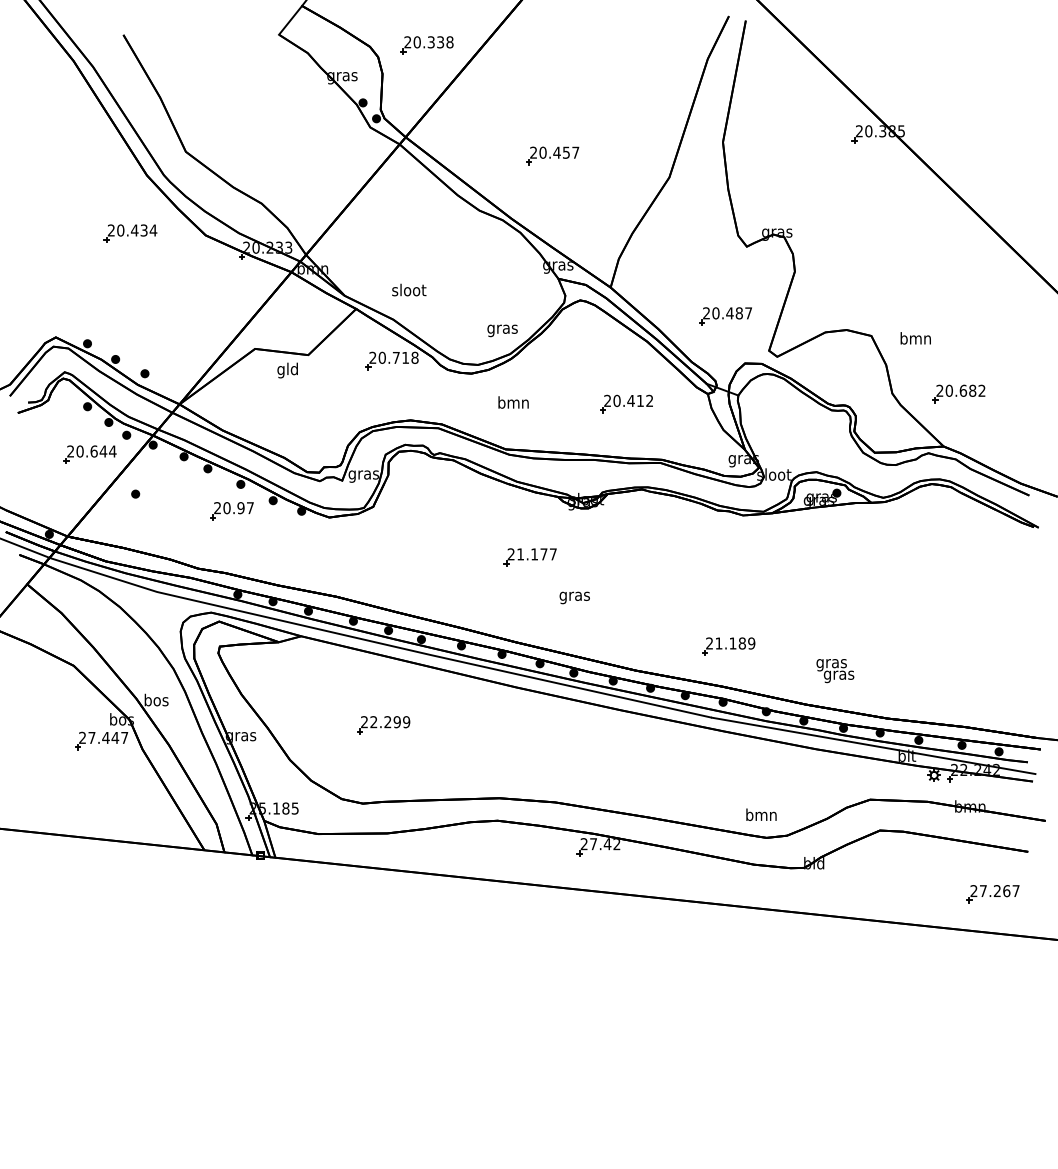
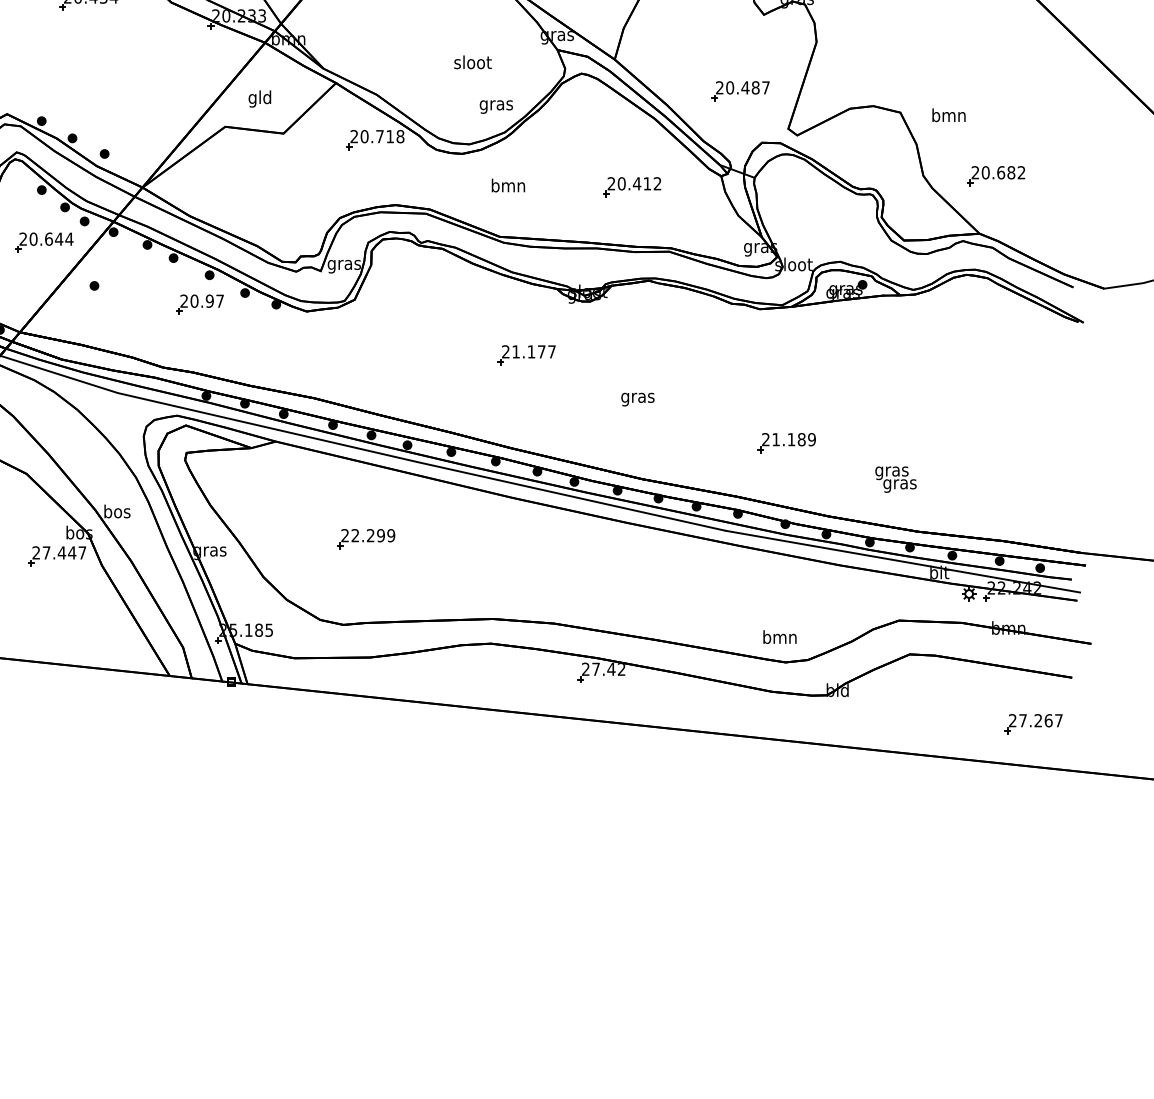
text: (409, 289) -> (473, 61), moved
text: (287, 370) -> (259, 98), moved
text: (574, 597) -> (637, 399), moved
part: (728, 646) -> (786, 442), moved
text: (835, 671) -> (896, 480), moved

